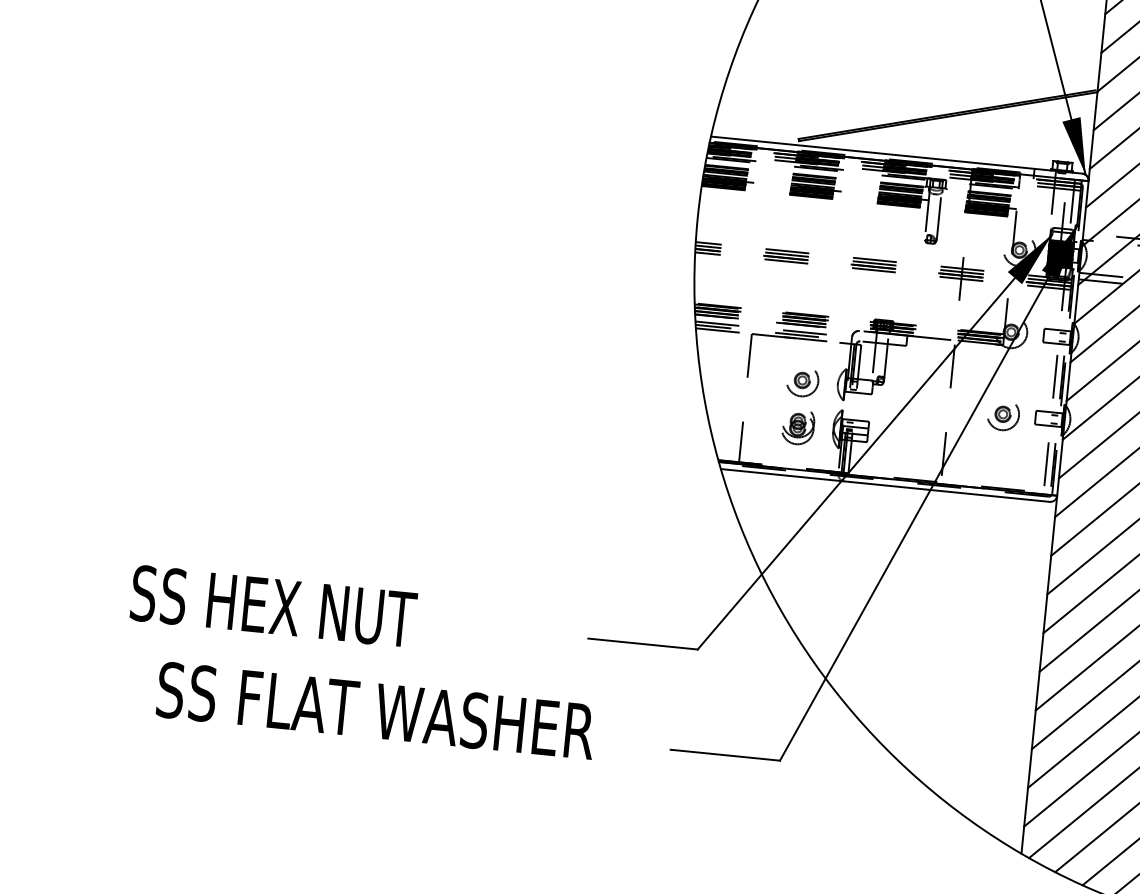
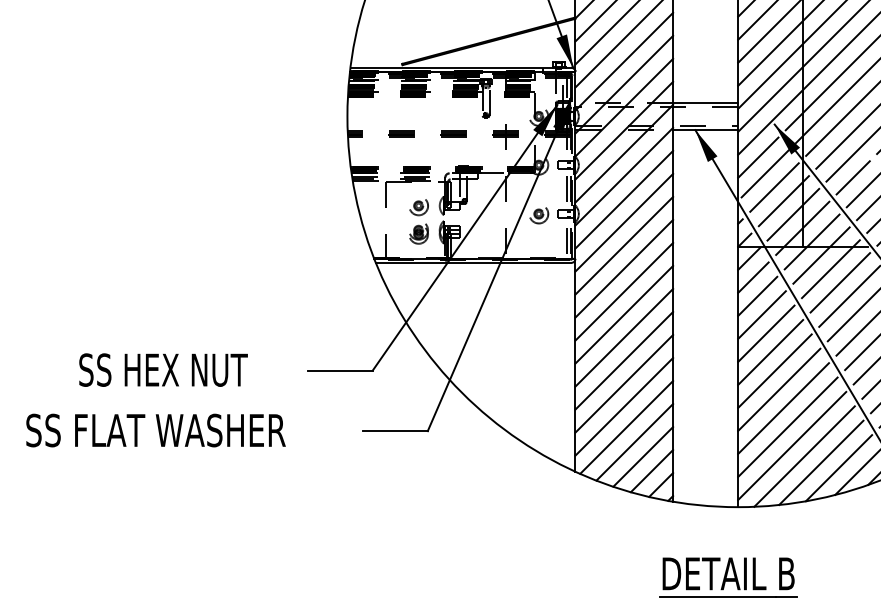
text: (273, 605) -> (163, 369), moved
text: (375, 710) -> (155, 430), moved

